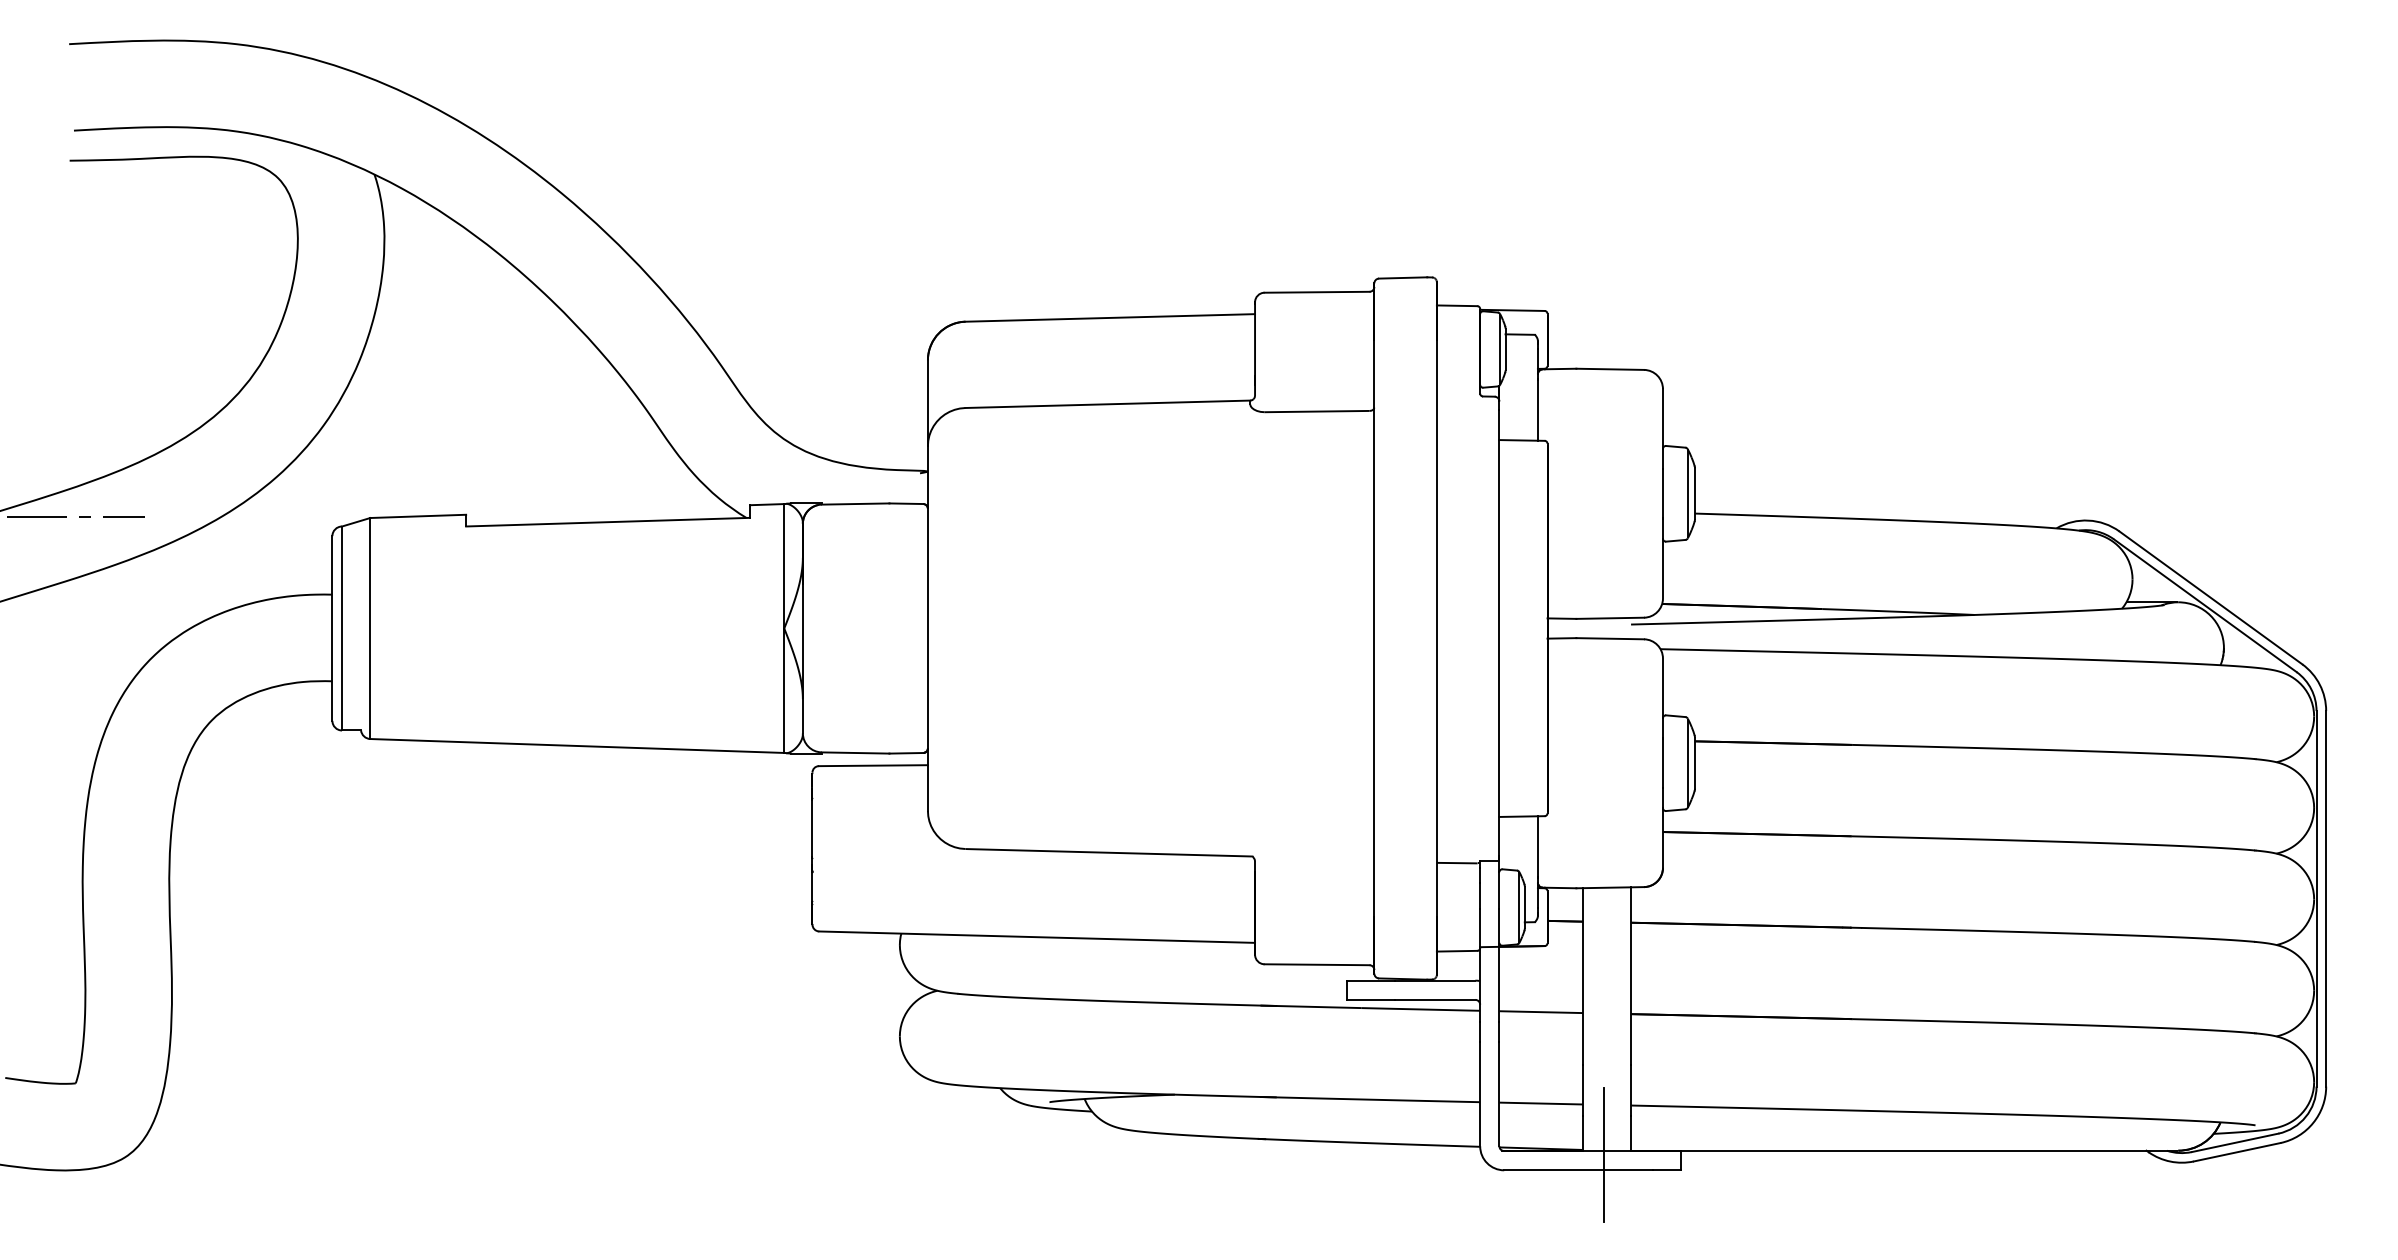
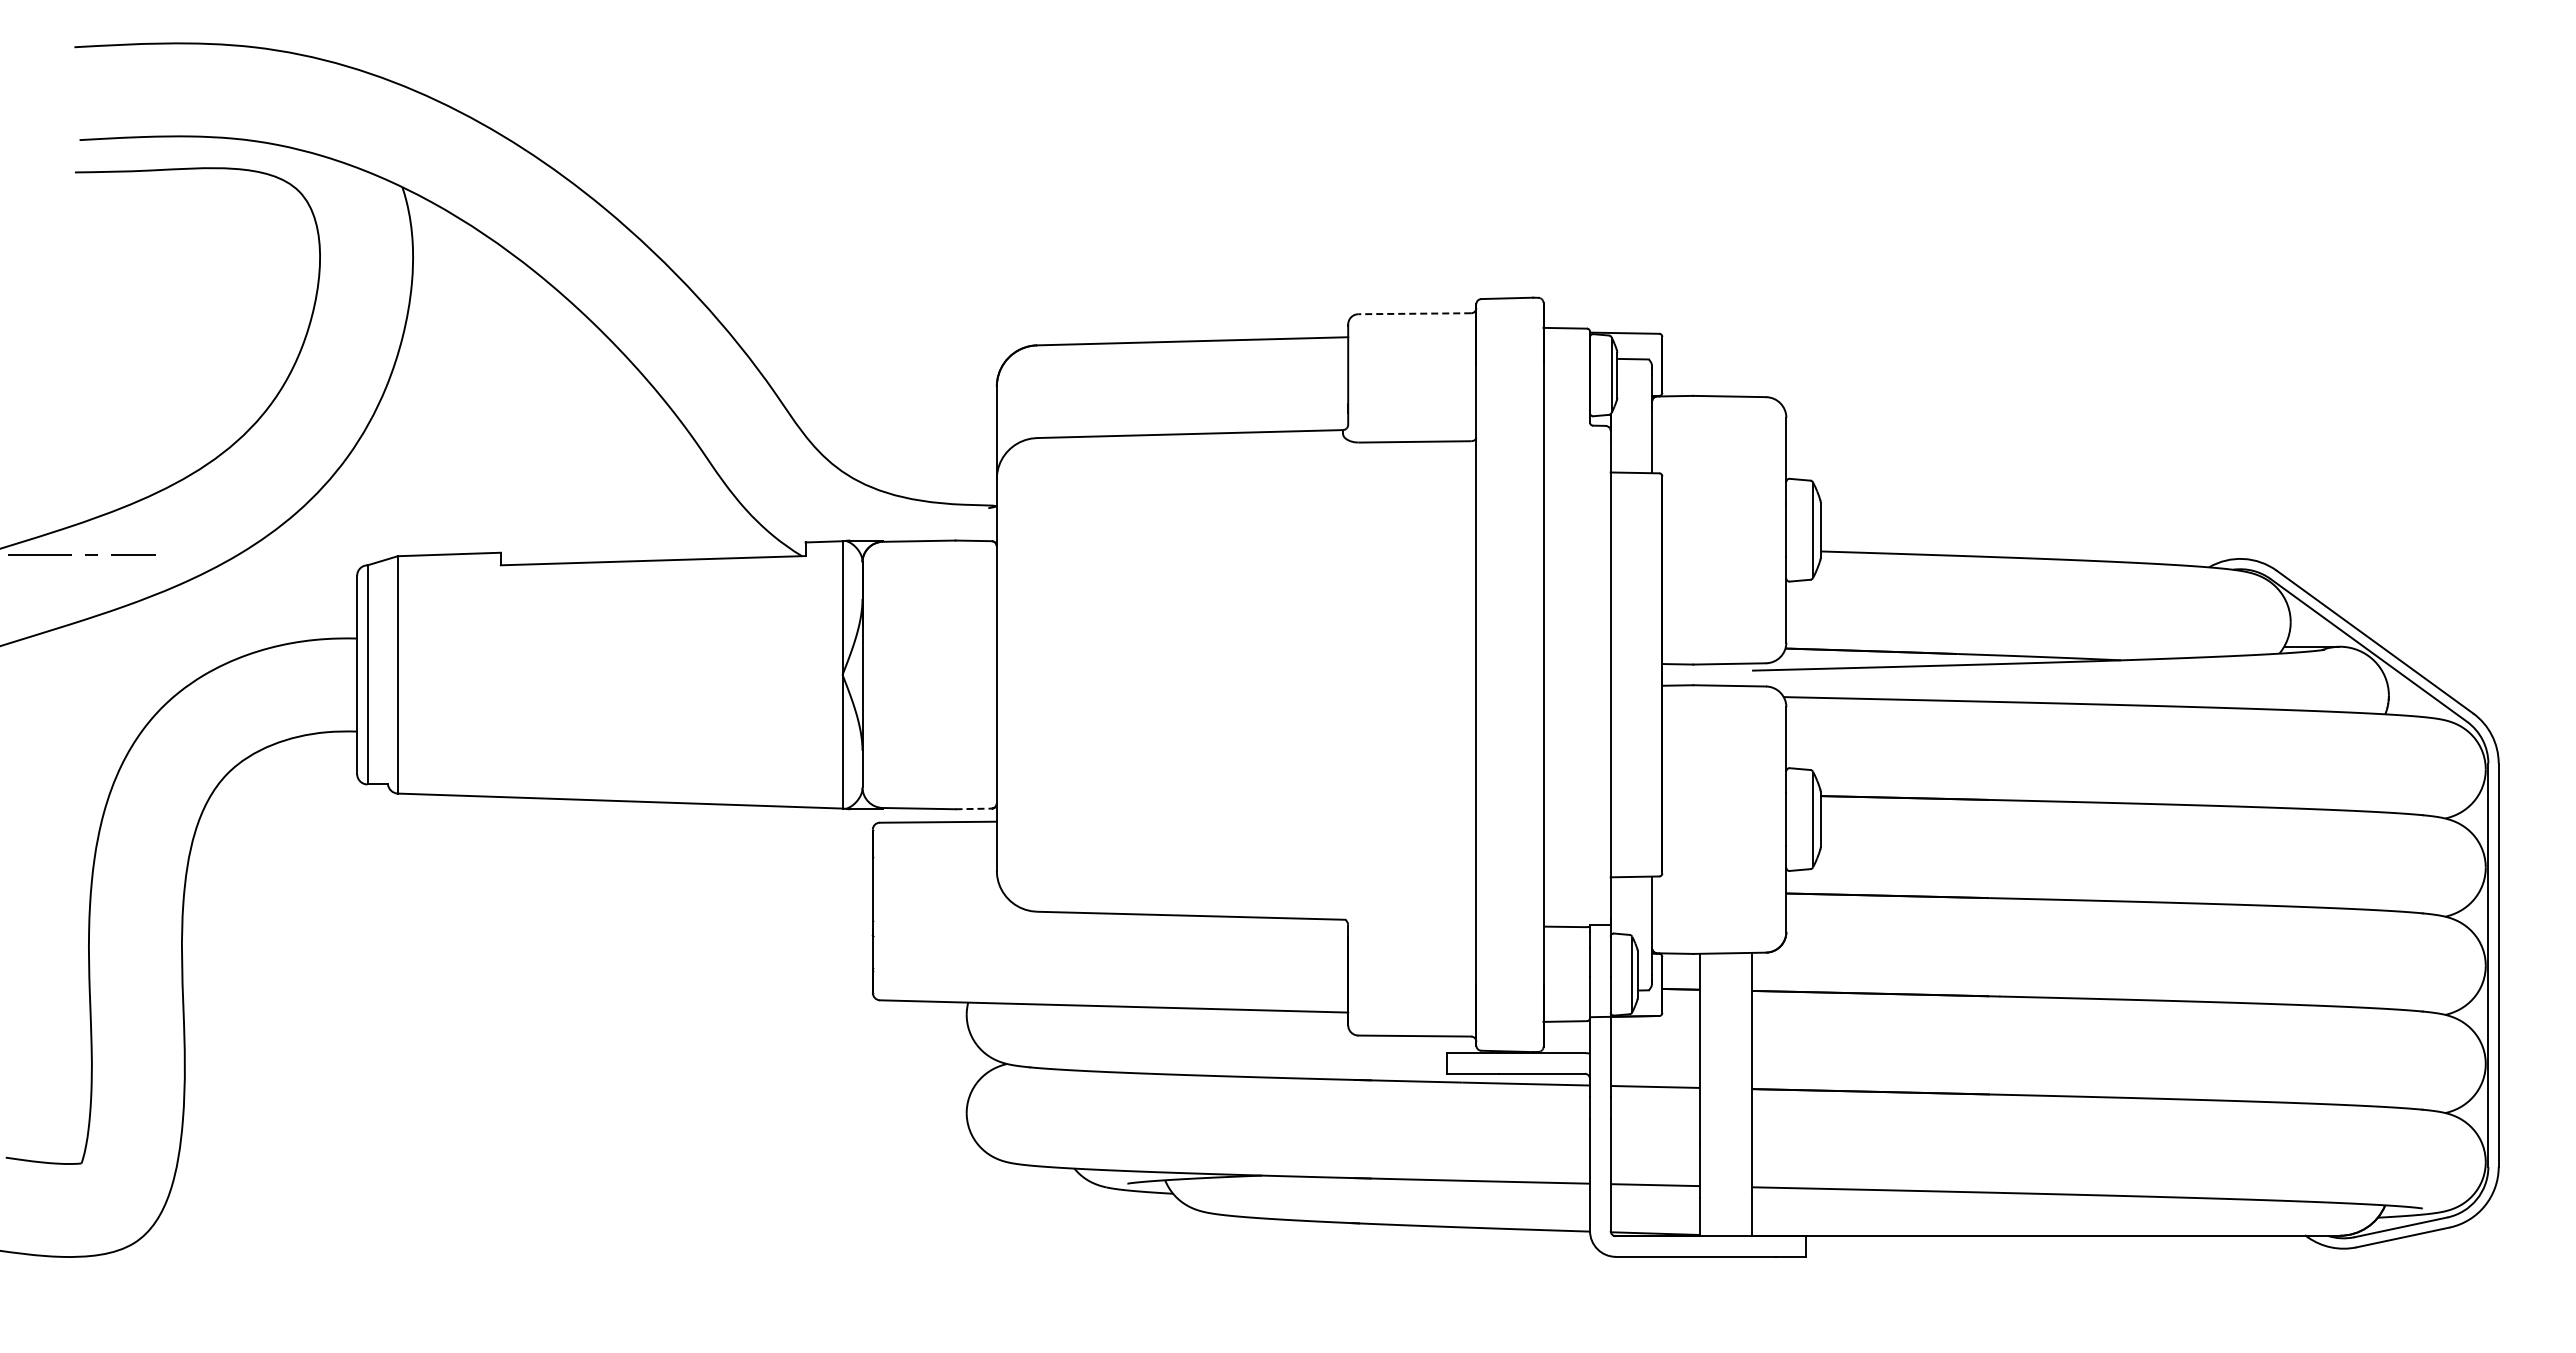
line: (1316, 292) -> (1414, 313), solid -> dashed
line: (907, 752) -> (974, 808), solid -> dashed
line: (1604, 1155) -> (1723, 1240), removed

